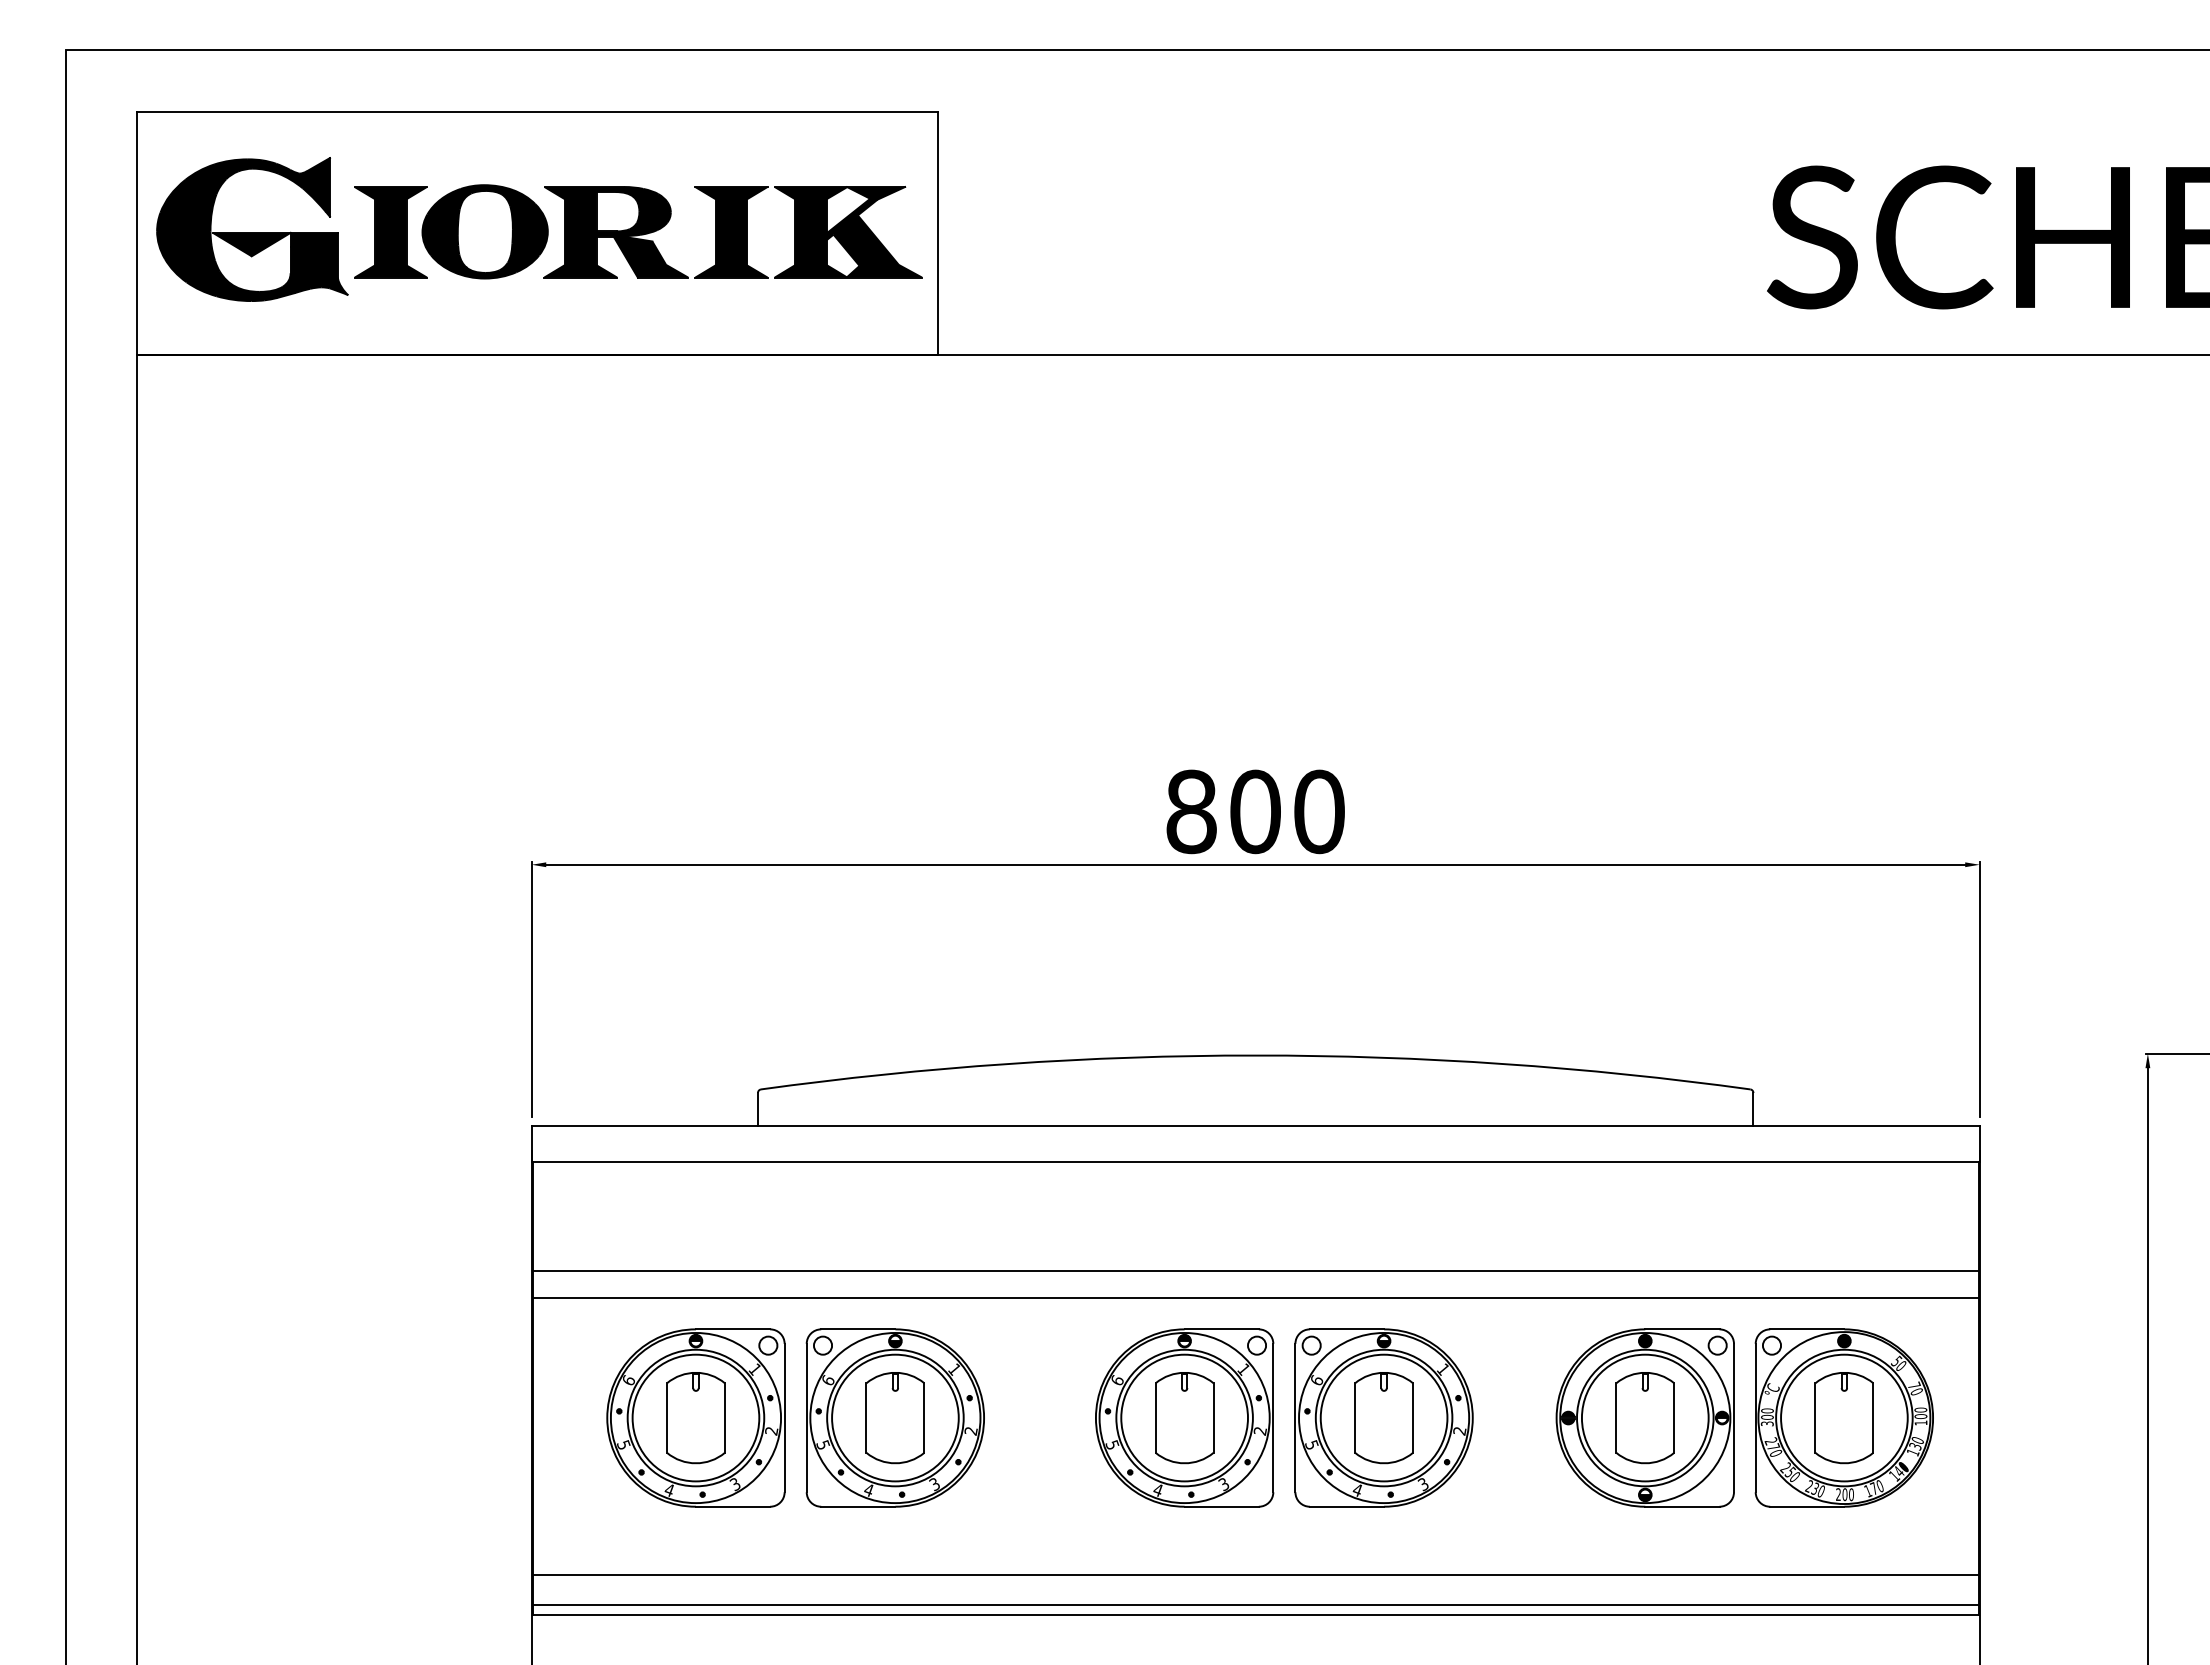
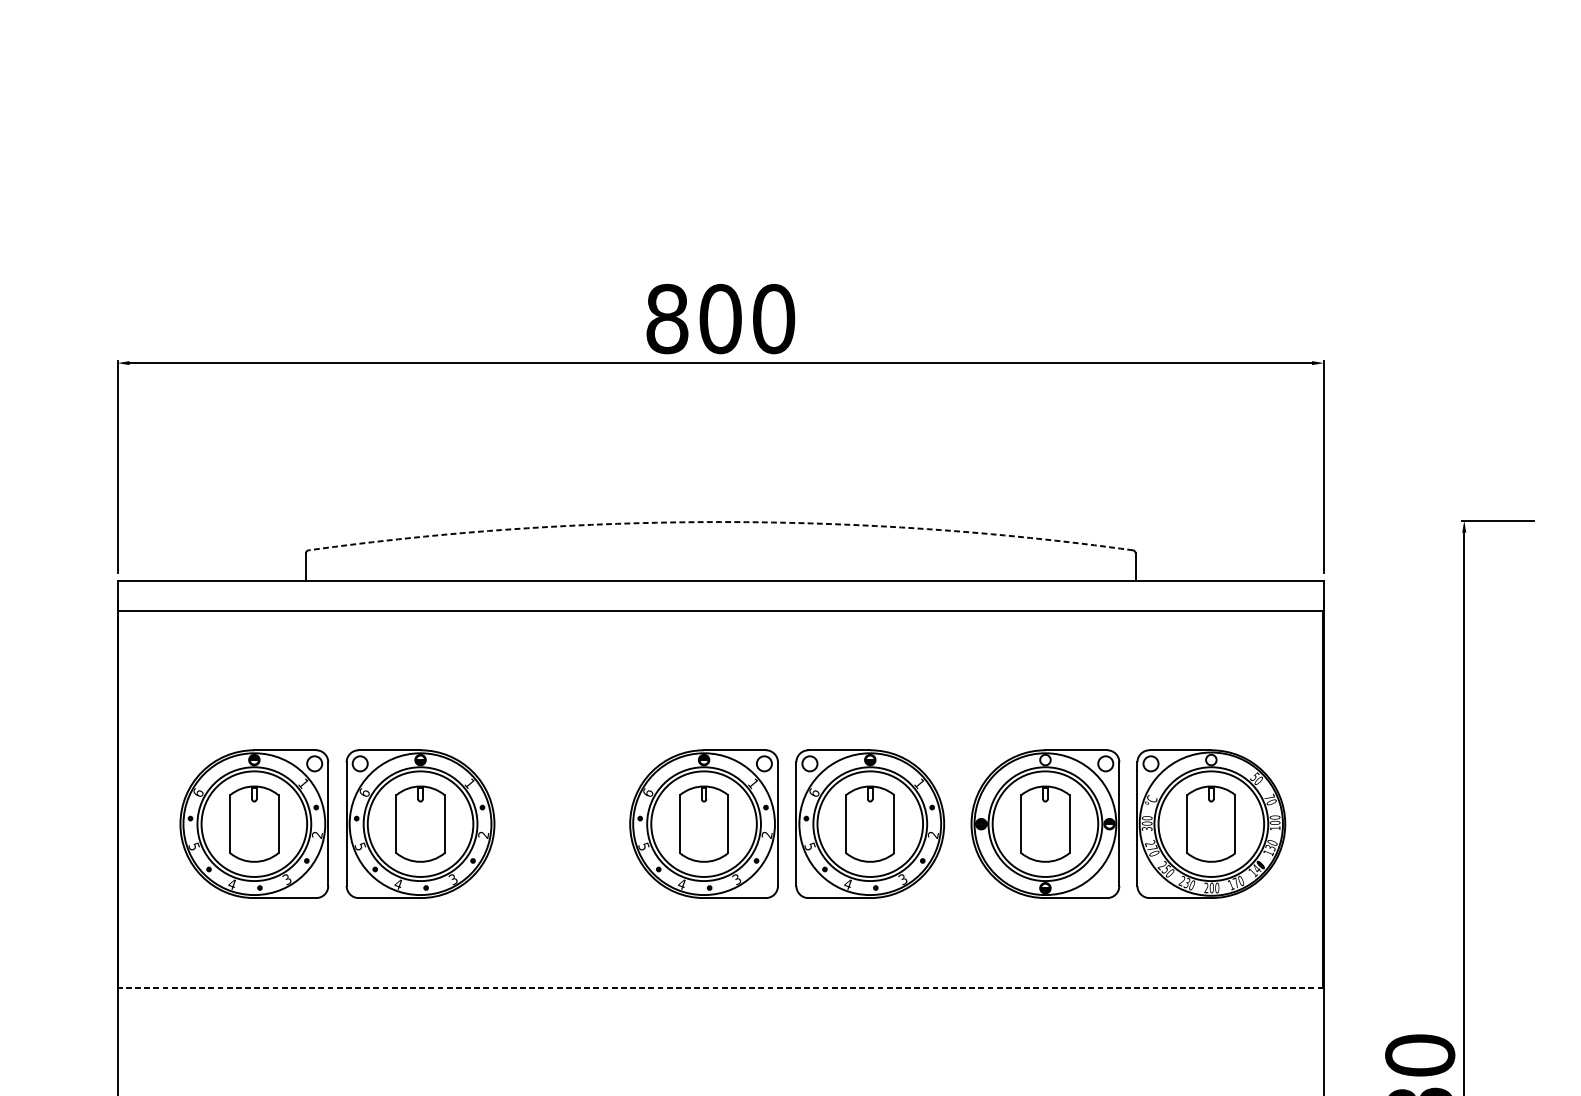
arc: (1255, 1055) -> (720, 522), solid -> dashed
line: (1255, 1270) -> (720, 701), removed
line: (1255, 1297) -> (720, 723), removed
fill: (1644, 1340) -> (1044, 759), removed
fill: (1844, 1340) -> (1211, 759), removed
part: (1294, 1417) -> (795, 823), moved
line: (1255, 1575) -> (720, 955), removed
line: (1255, 1605) -> (720, 980), removed
line: (1255, 1614) -> (720, 987), solid -> dashed

